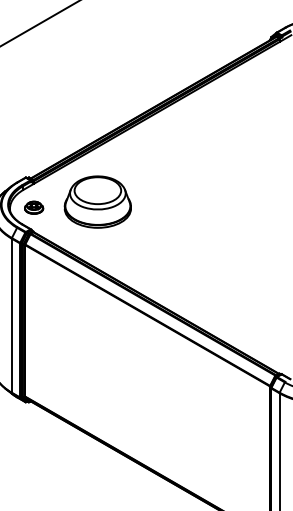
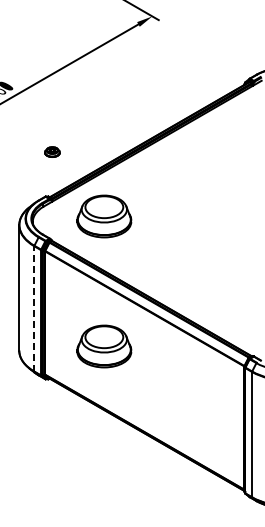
part: (34, 207) -> (52, 151), moved
line: (12, 315) -> (34, 308), solid -> dashed
part: (98, 361) -> (104, 346), added

